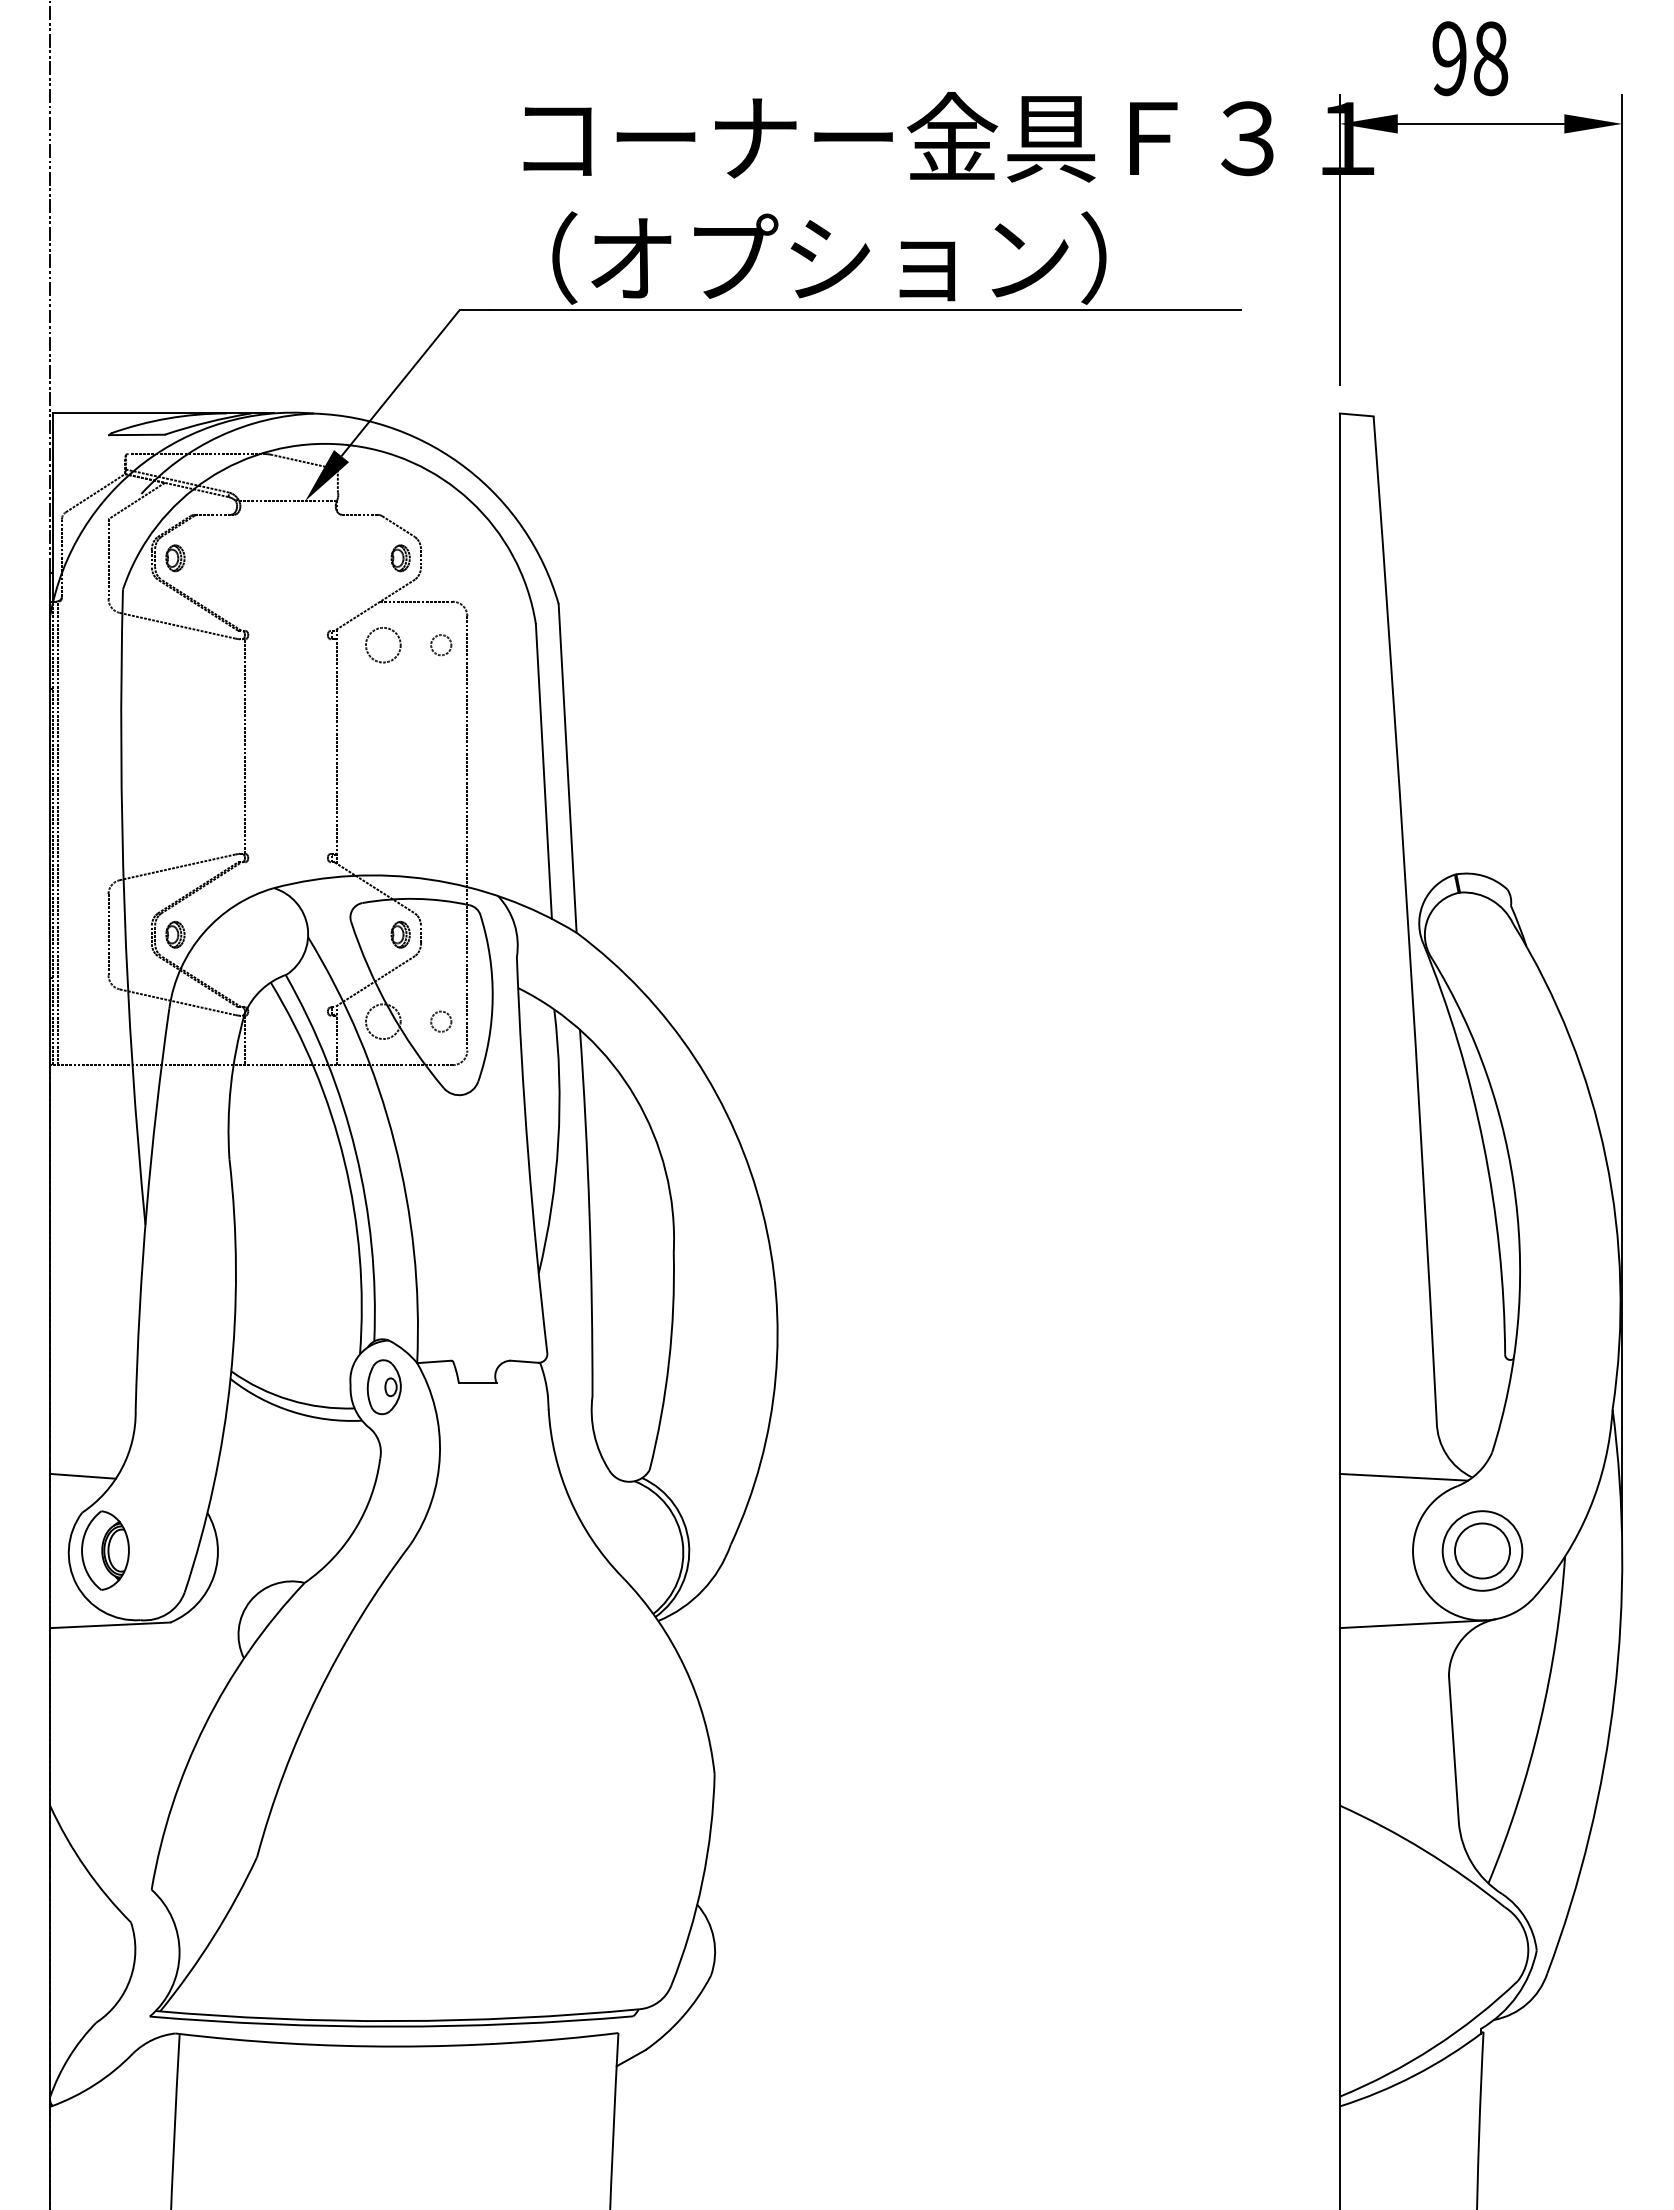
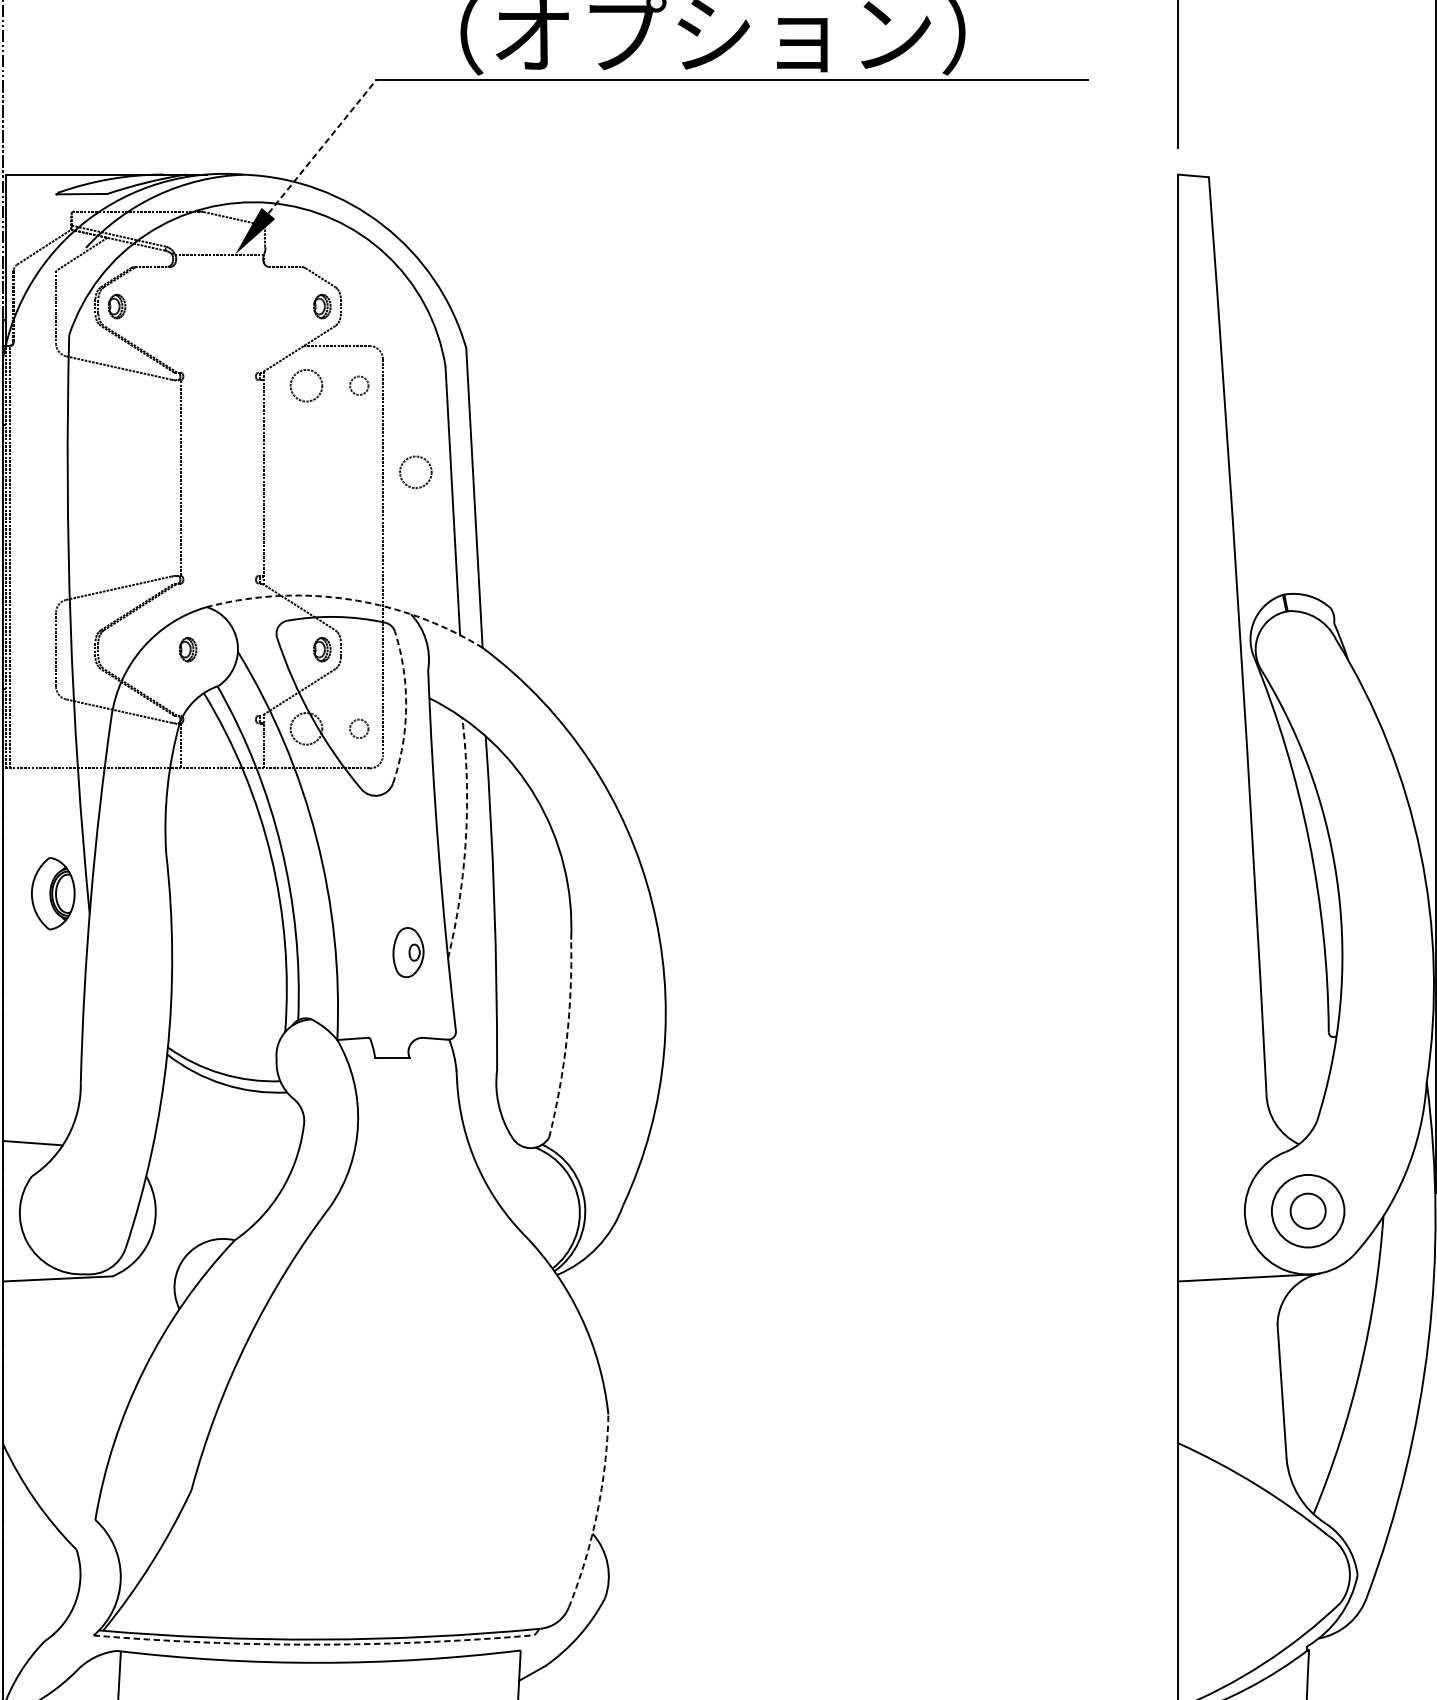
line: (400, 383) -> (322, 147), solid -> dashed
circle: (503, 740) -> (415, 472), added
arc: (429, 879) -> (348, 599), solid -> dashed
part: (175, 934) -> (188, 649), moved
arc: (492, 998) -> (405, 707), solid -> dashed
arc: (558, 1142) -> (466, 838), solid -> dashed
arc: (669, 1362) -> (567, 1039), solid -> dashed
part: (383, 1387) -> (407, 952), moved
line: (1403, 1476) -> (1236, 1143), removed
part: (105, 1550) -> (53, 893), moved
circle: (1482, 1550) -> (1308, 1210), size x0.7
arc: (702, 1881) -> (597, 1512), solid -> dashed
arc: (391, 2026) -> (313, 1644), solid -> dashed

